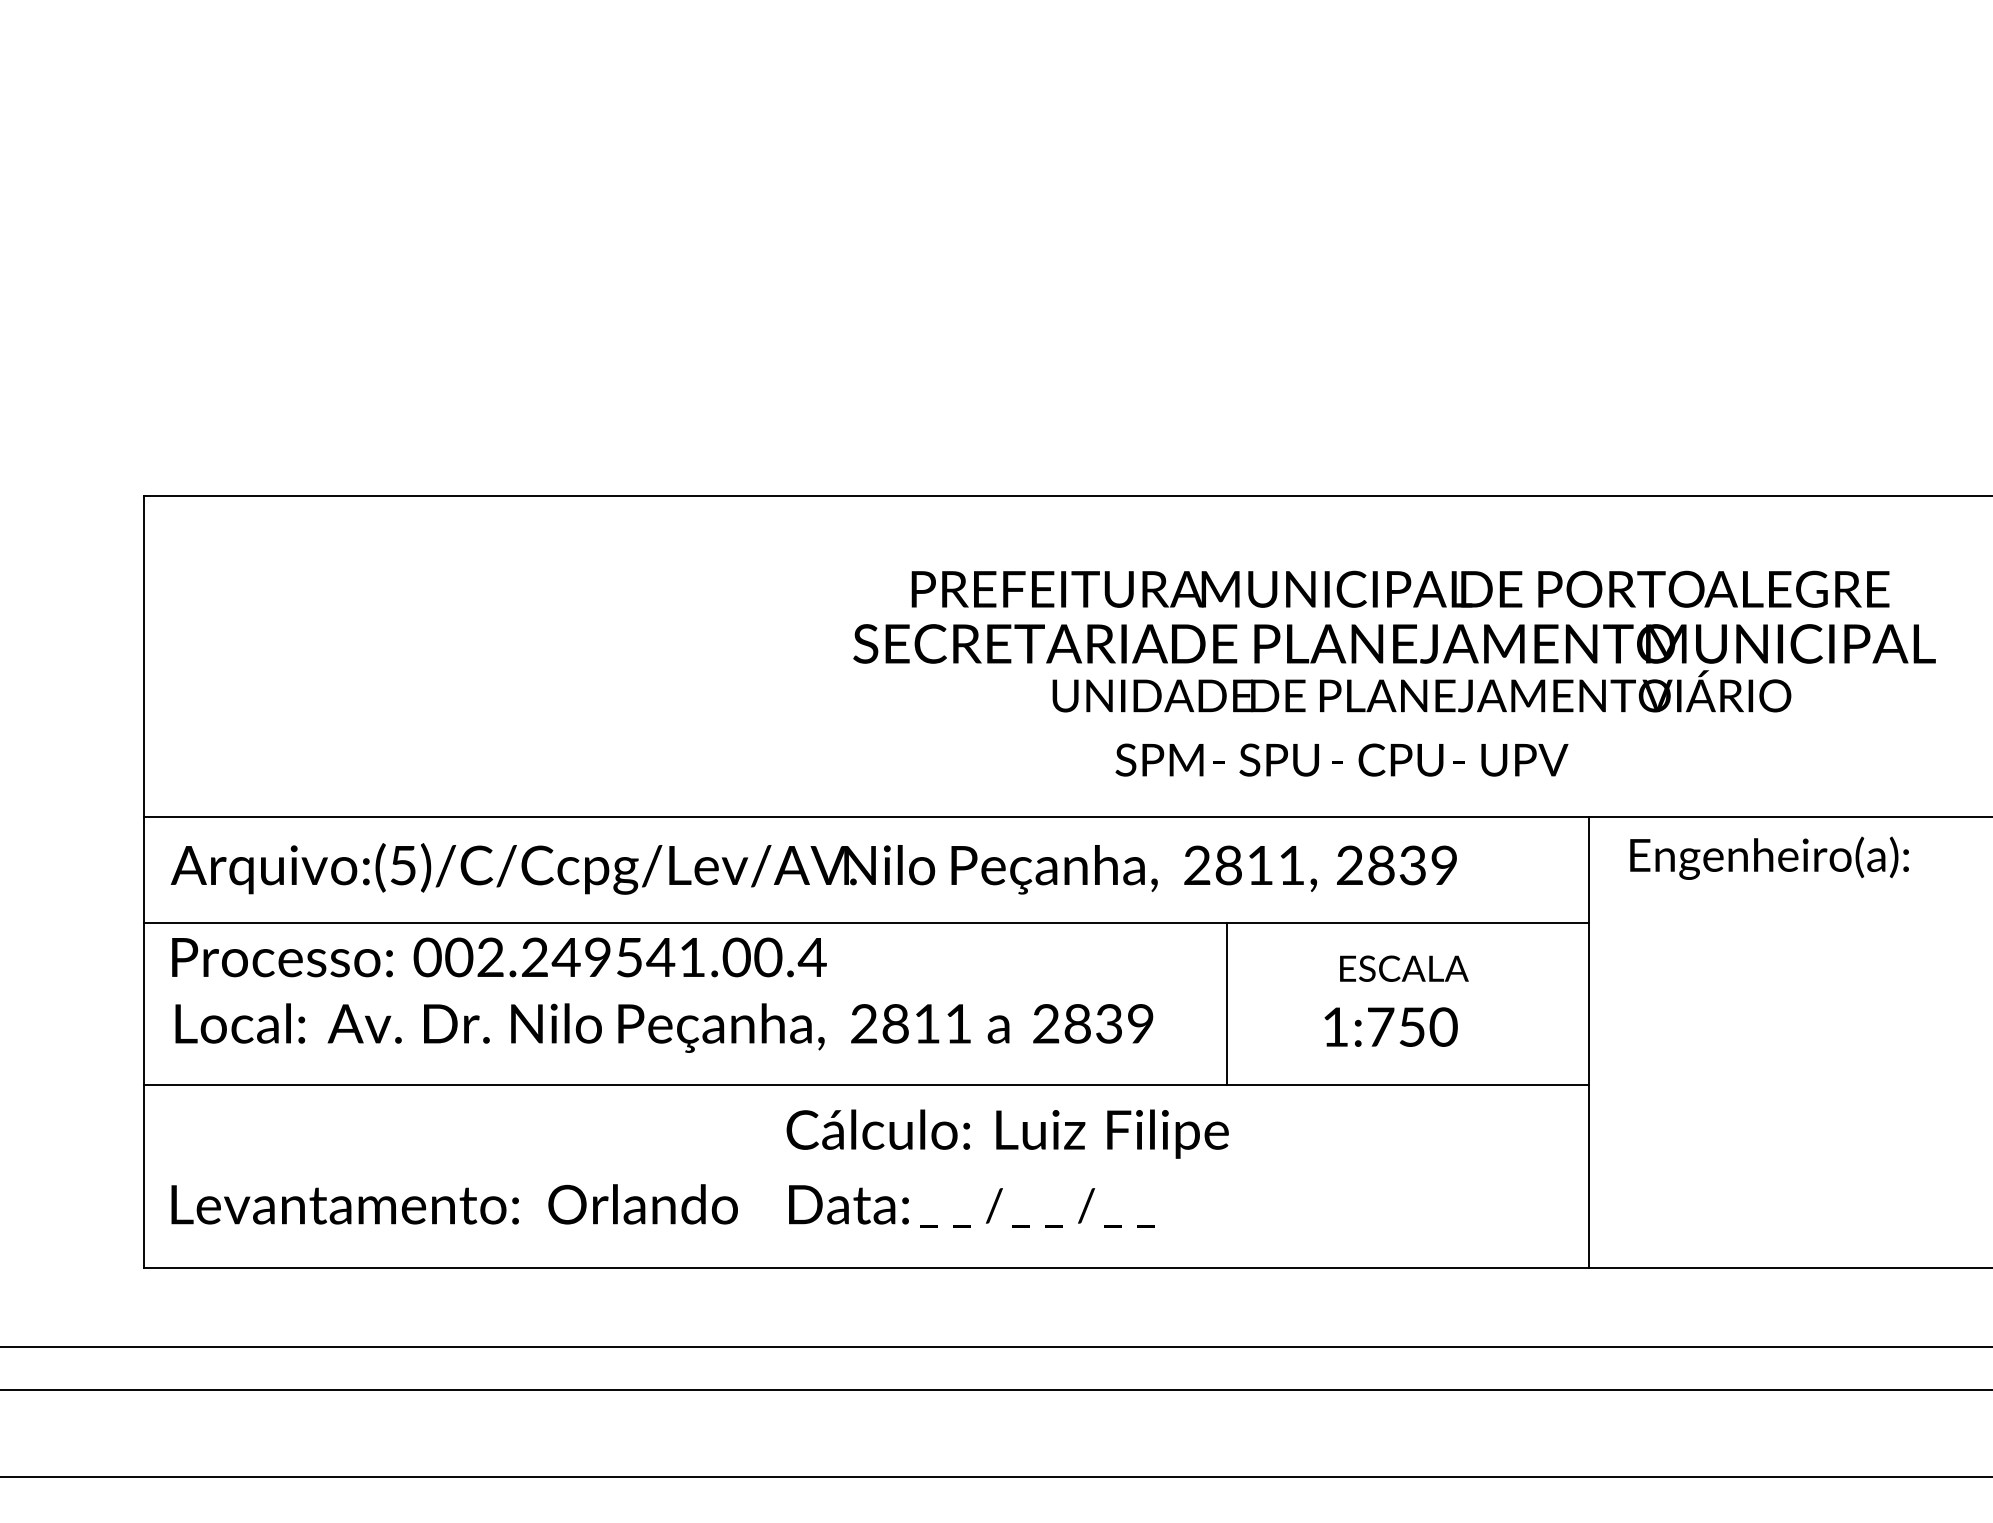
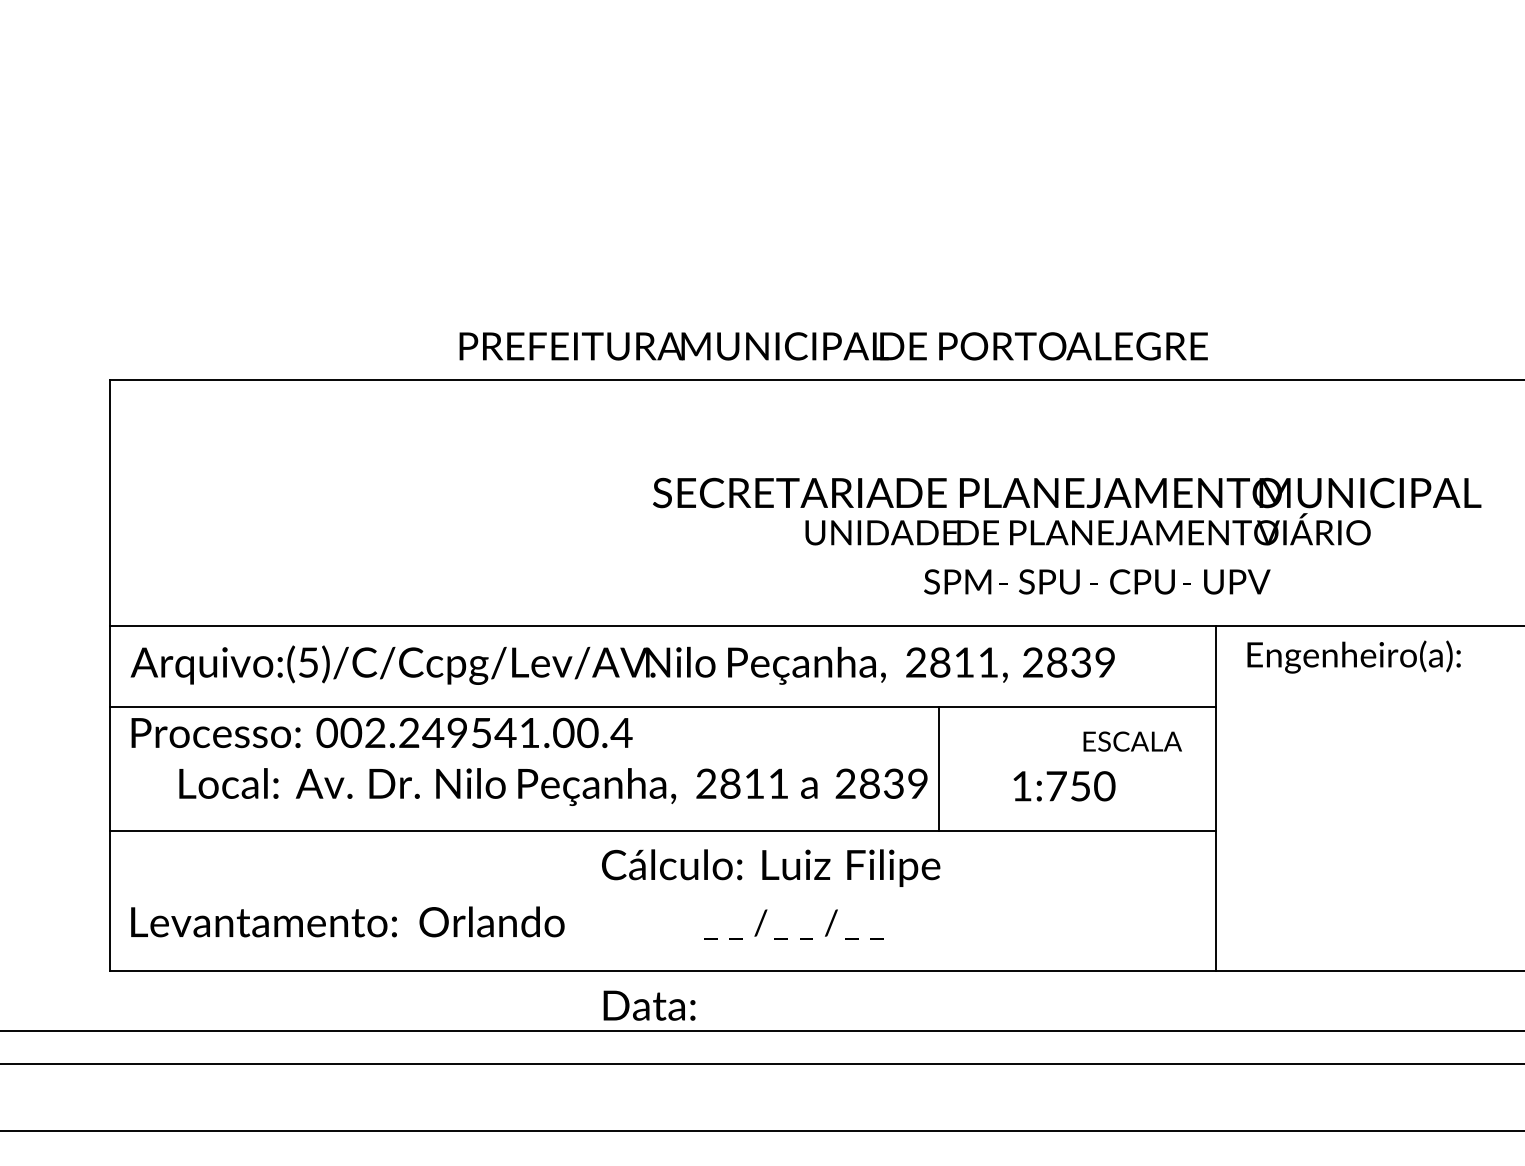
text: (1400, 588) -> (833, 345), moved
text: (1341, 759) -> (1096, 581), moved
text: (1404, 968) -> (1132, 741), moved
text: (664, 1027) -> (553, 786), moved
text: (848, 1204) -> (649, 1005), moved

